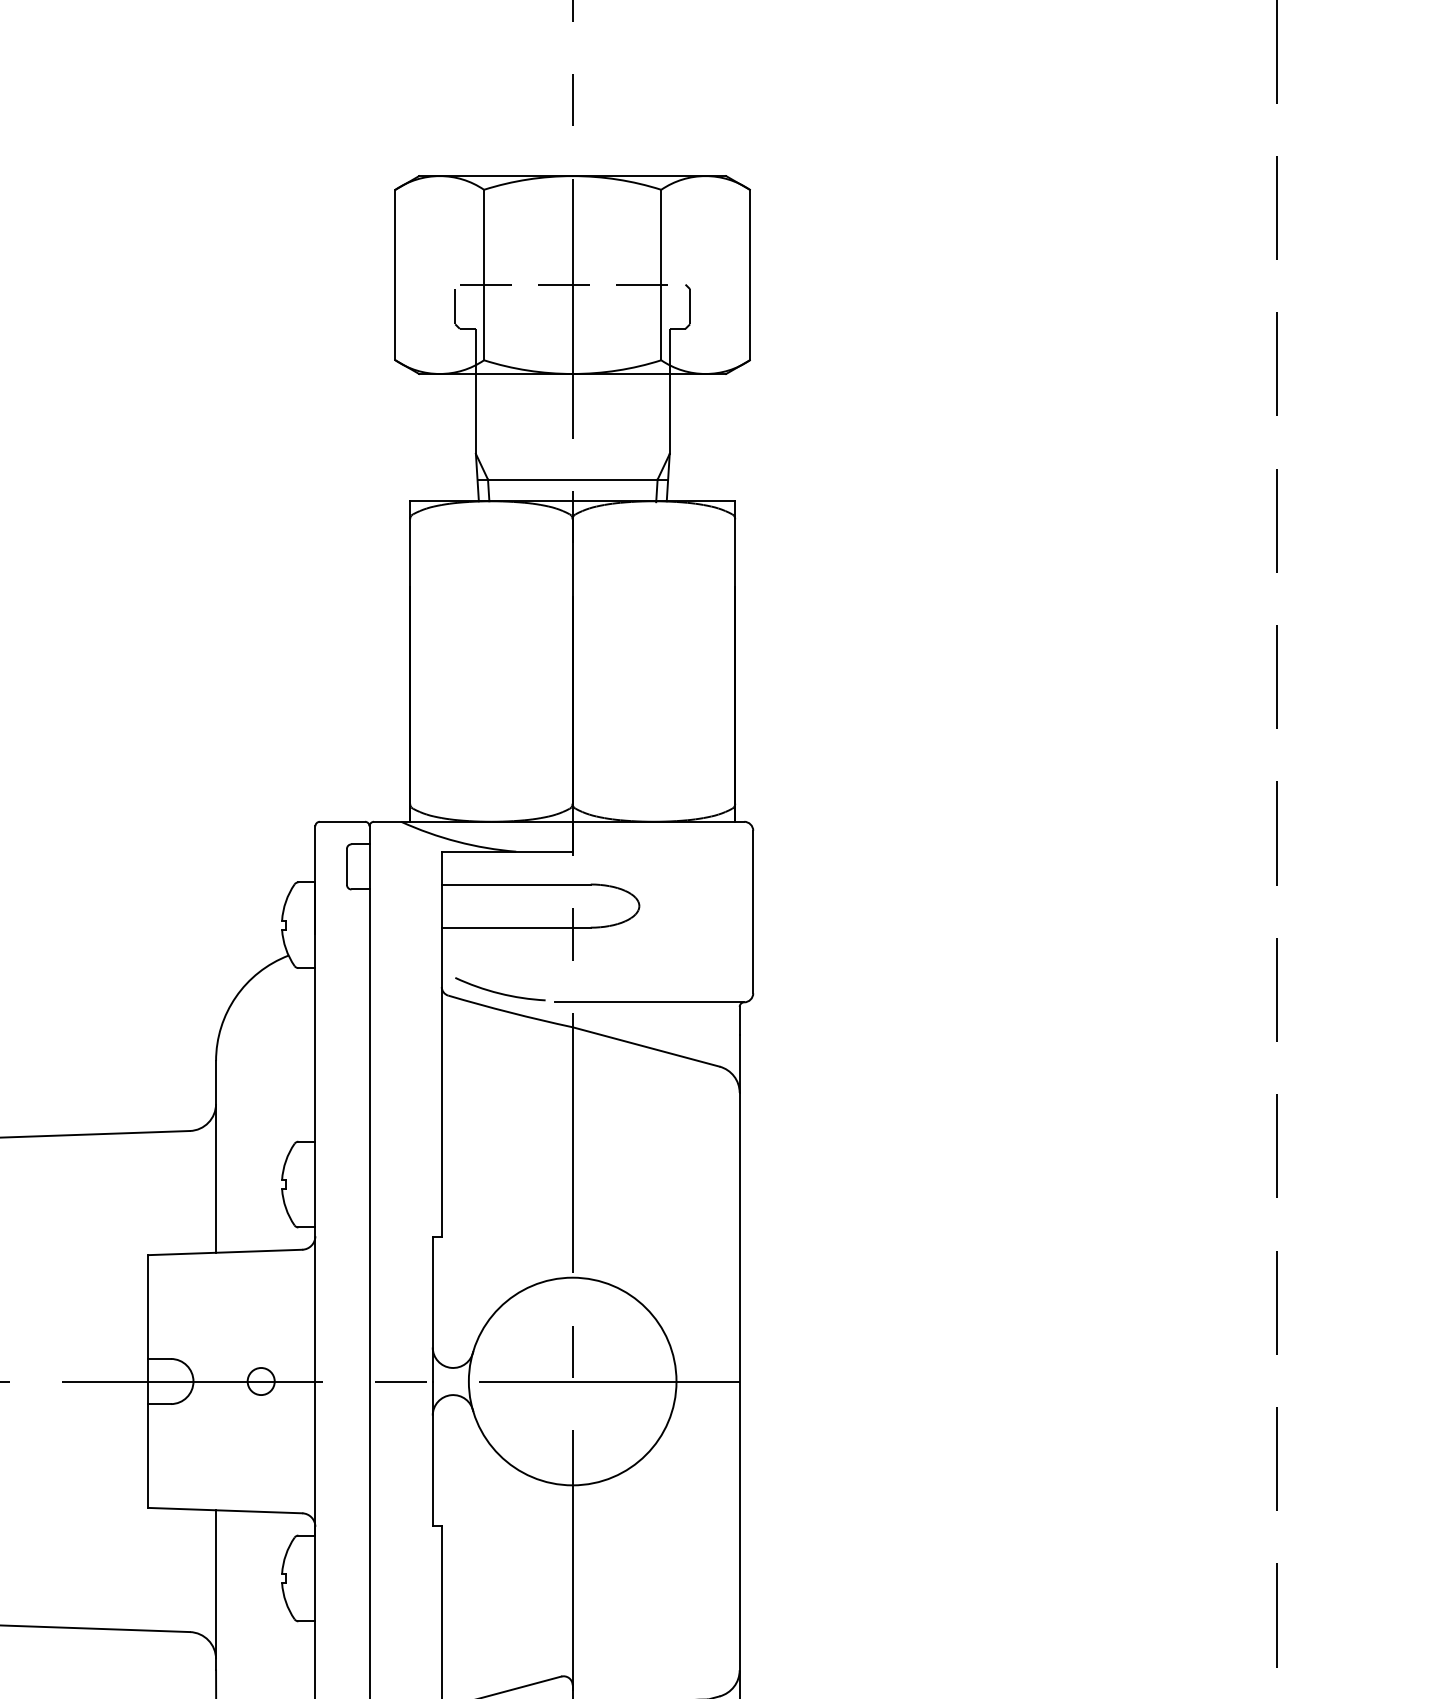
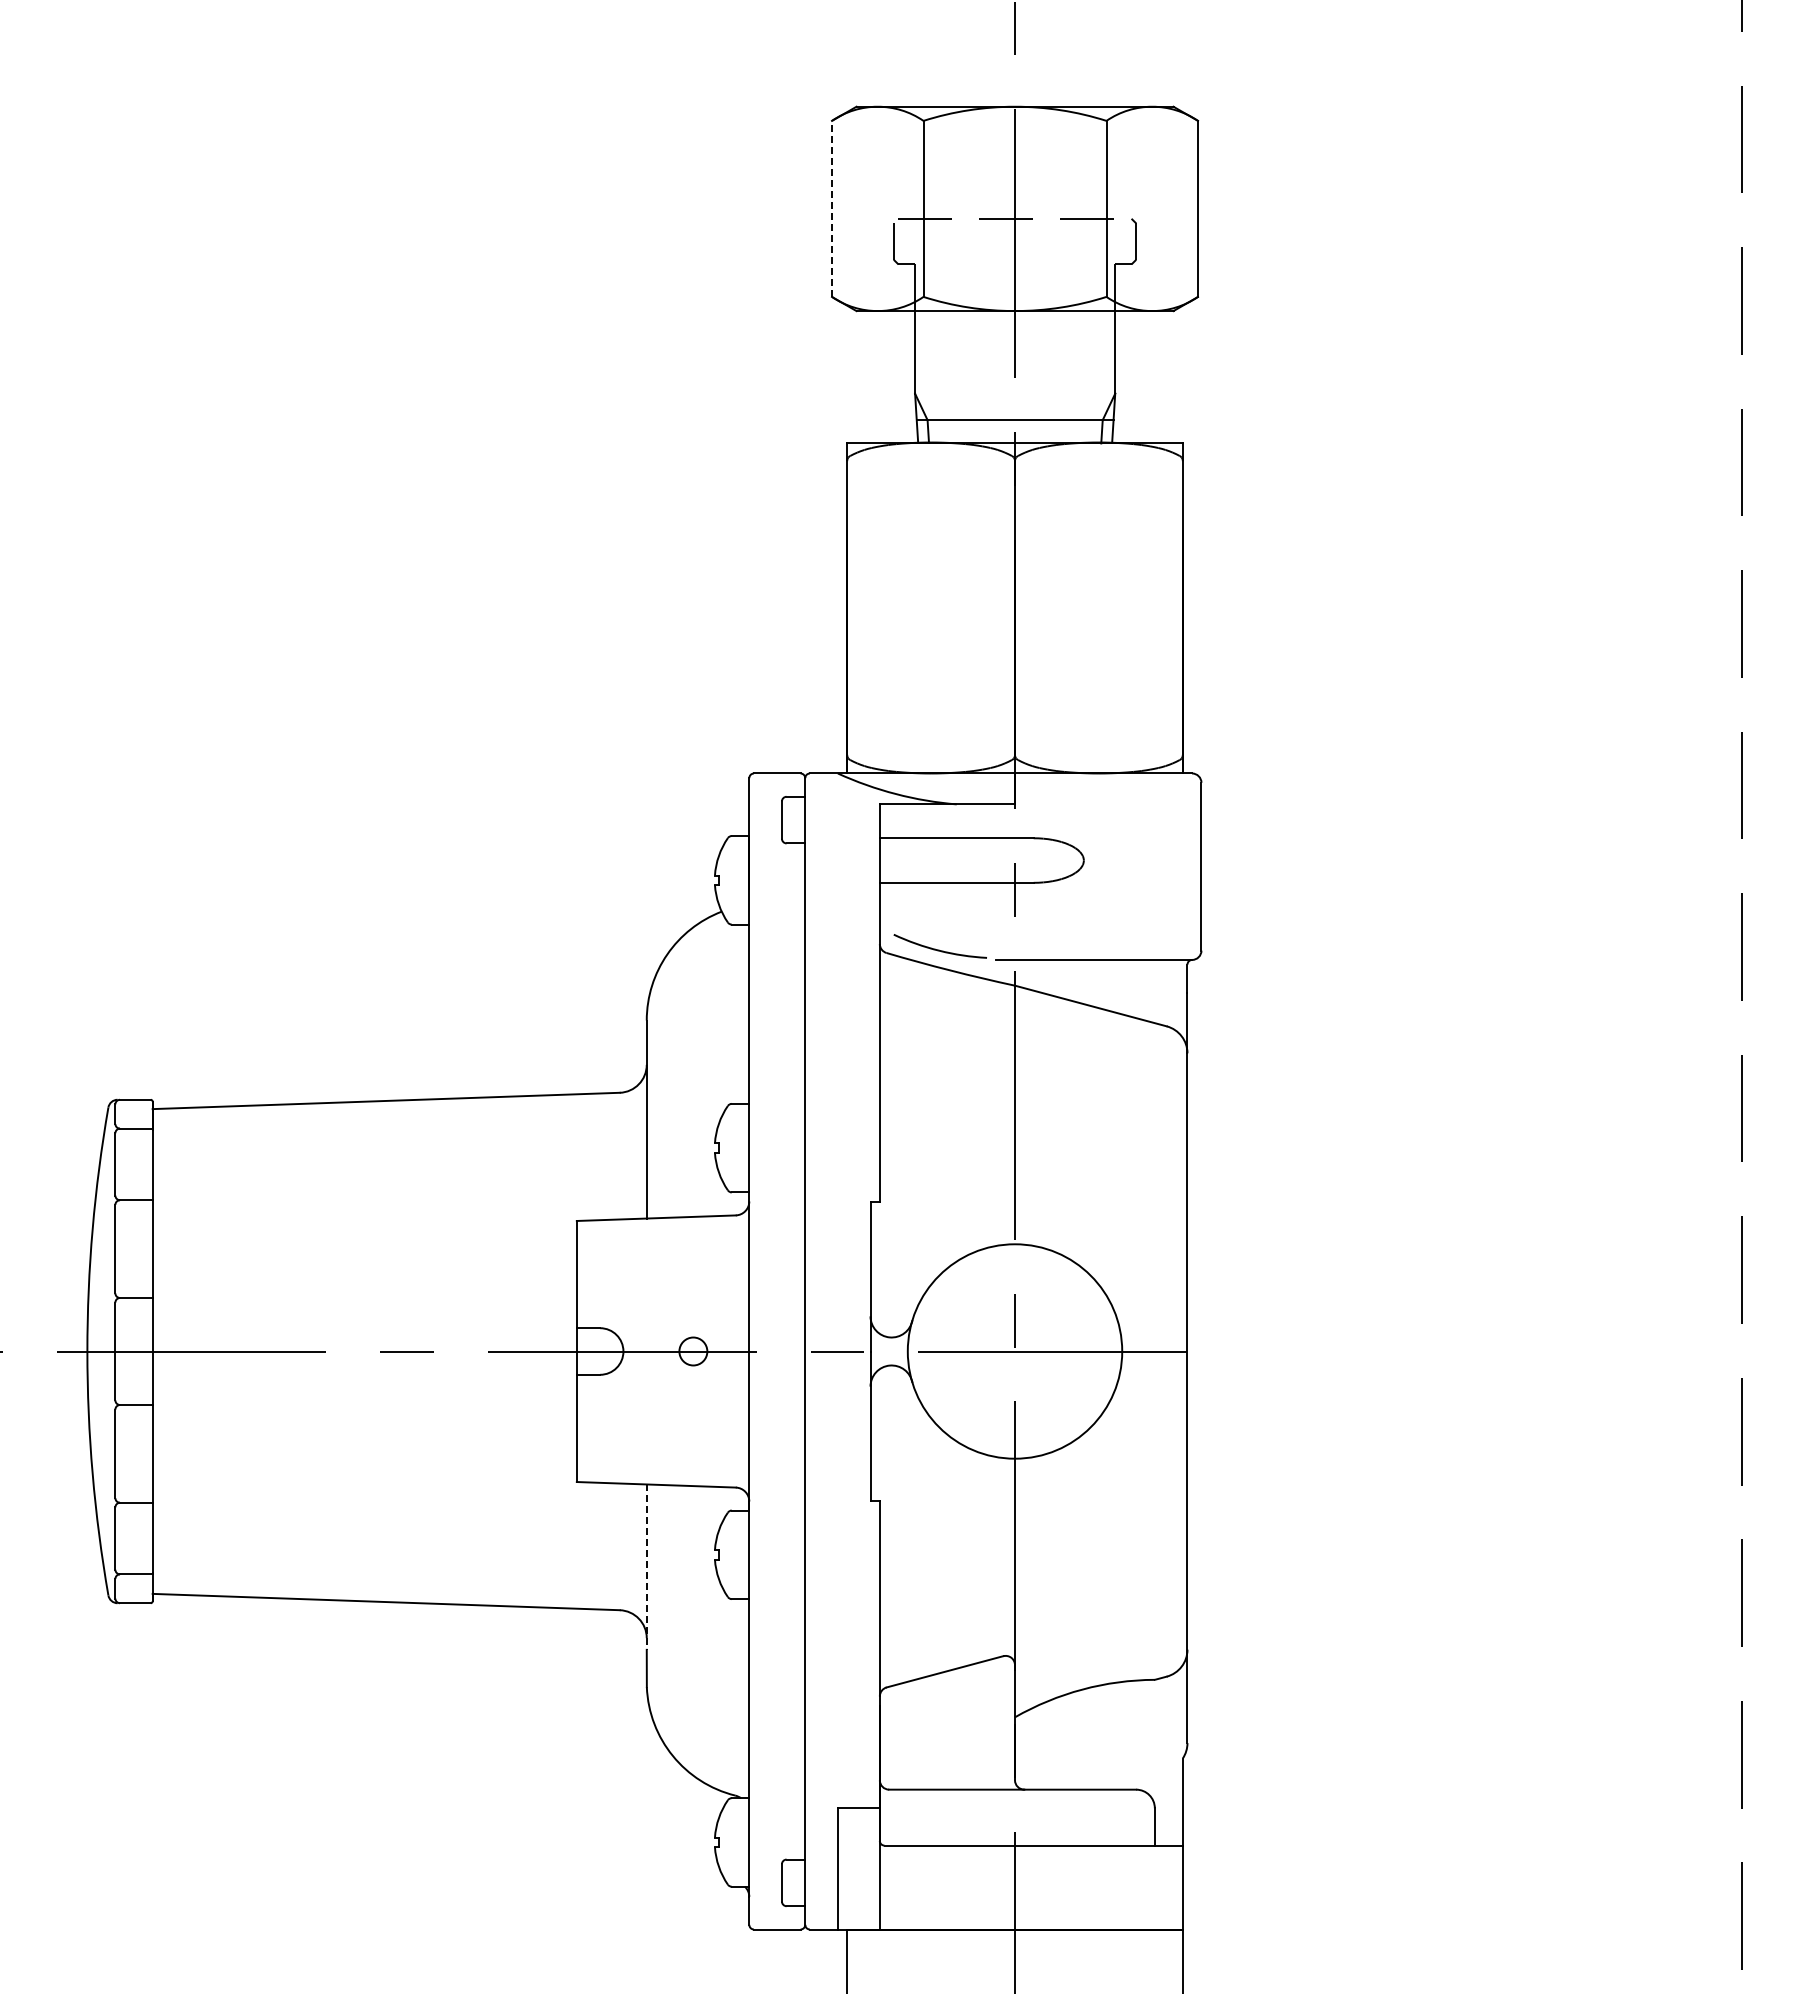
line: (395, 274) -> (832, 208), solid -> dashed
line: (215, 1590) -> (646, 1567), solid -> dashed

